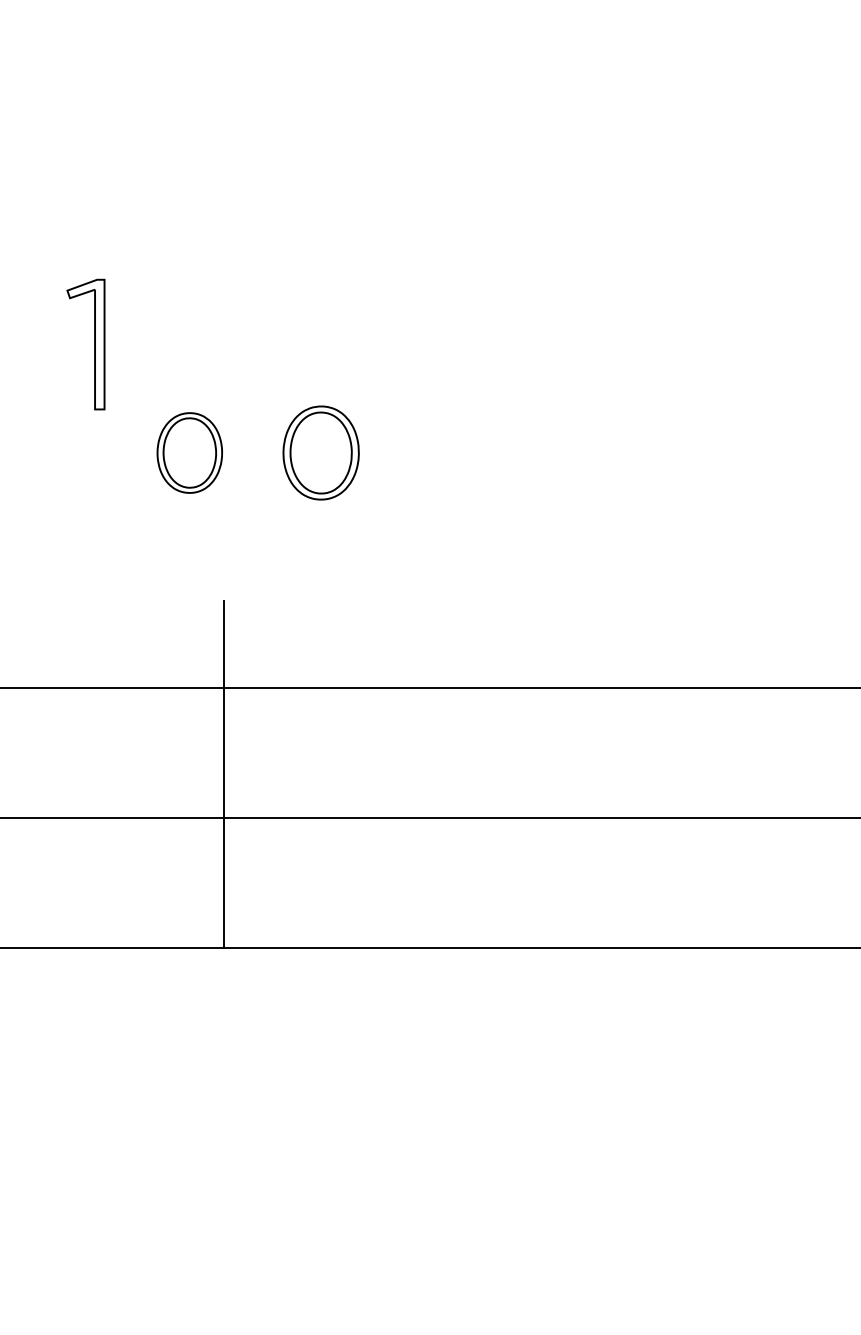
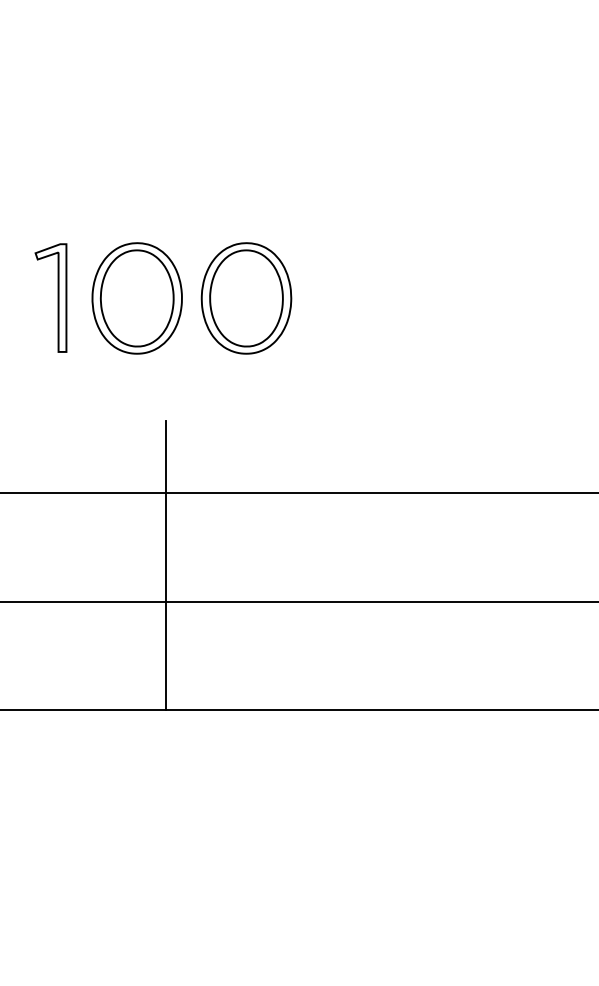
part: (94, 344) -> (58, 297), moved
part: (189, 452) -> (137, 297), size x1.67
part: (320, 452) -> (245, 297), size x1.43

